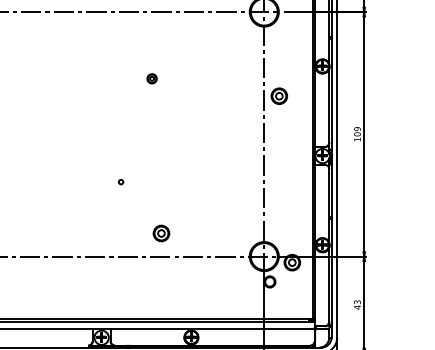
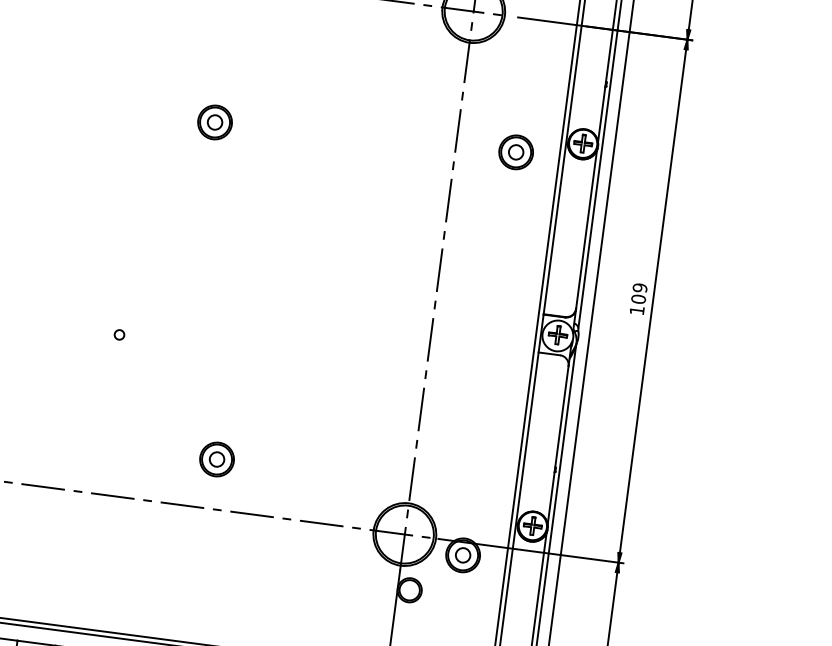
part: (151, 78) -> (213, 121), size x1.67
part: (279, 95) -> (516, 150), moved
part: (161, 233) -> (217, 459), moved

